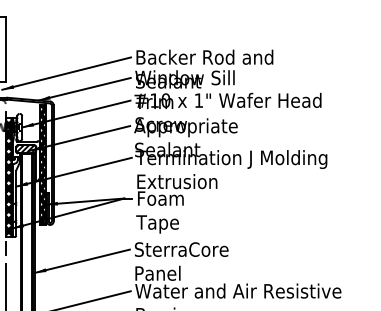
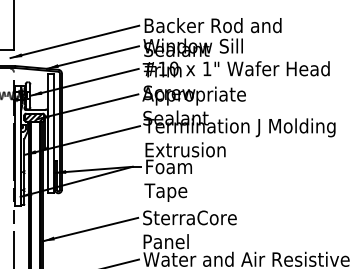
hatch: (43, 164) -> (51, 132), removed
hatch: (9, 177) -> (17, 145), removed

